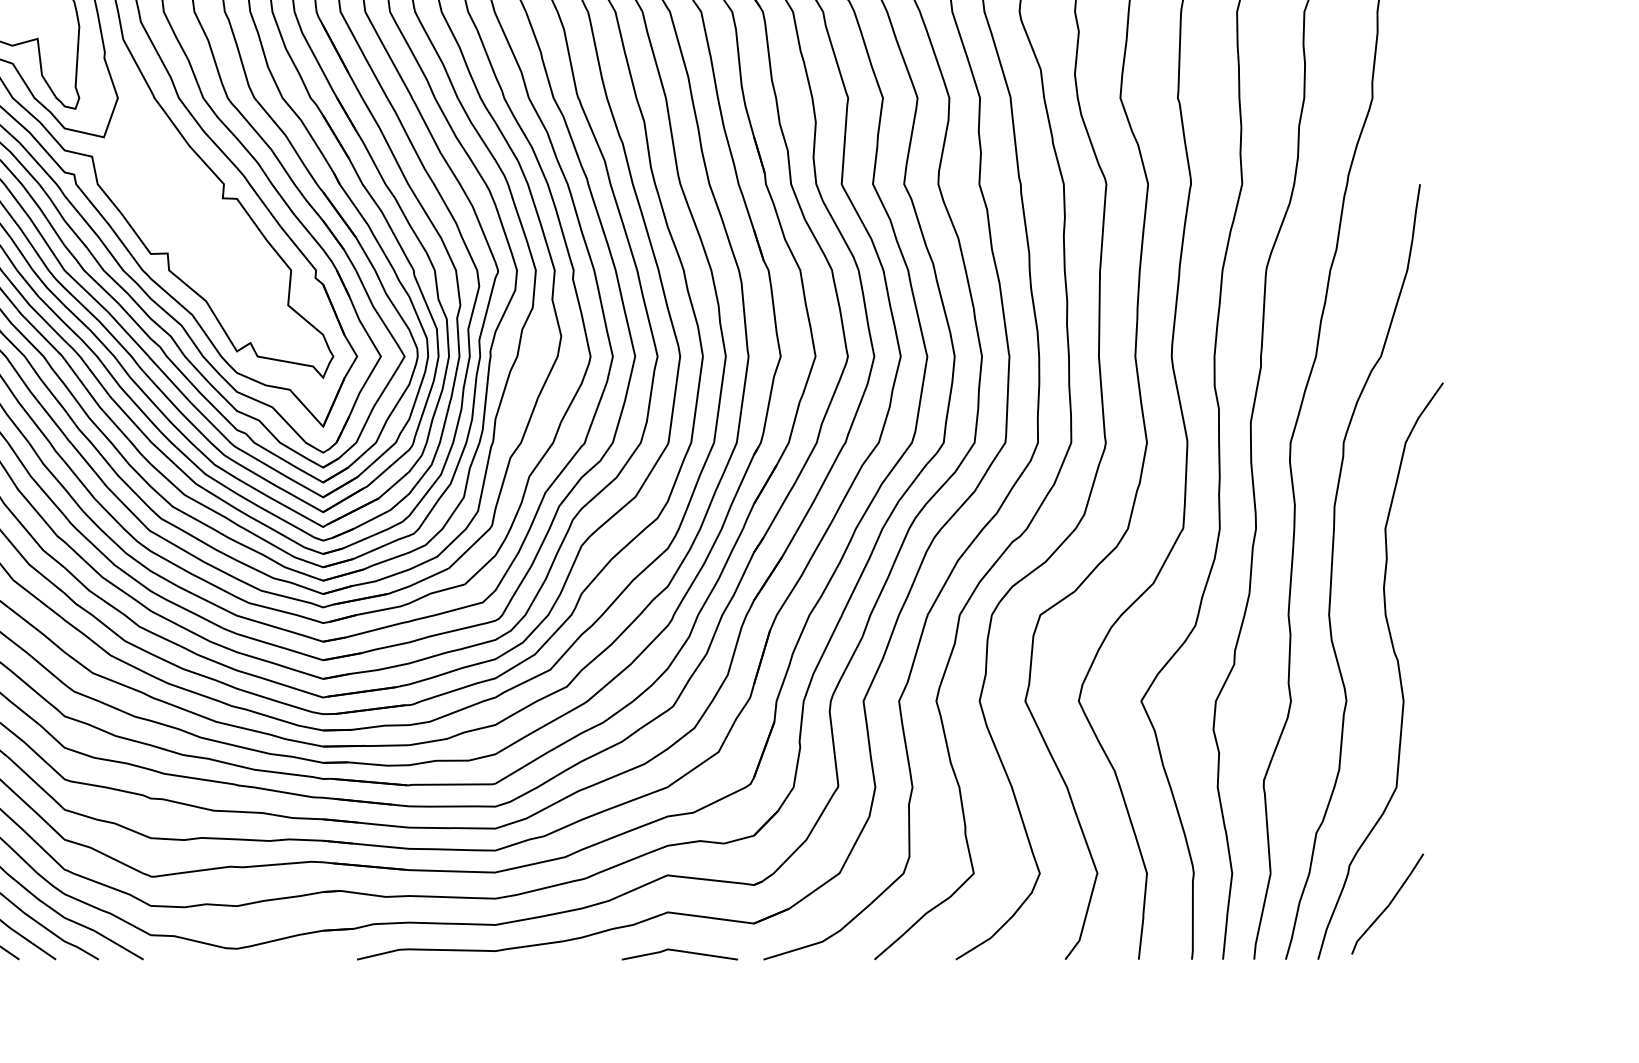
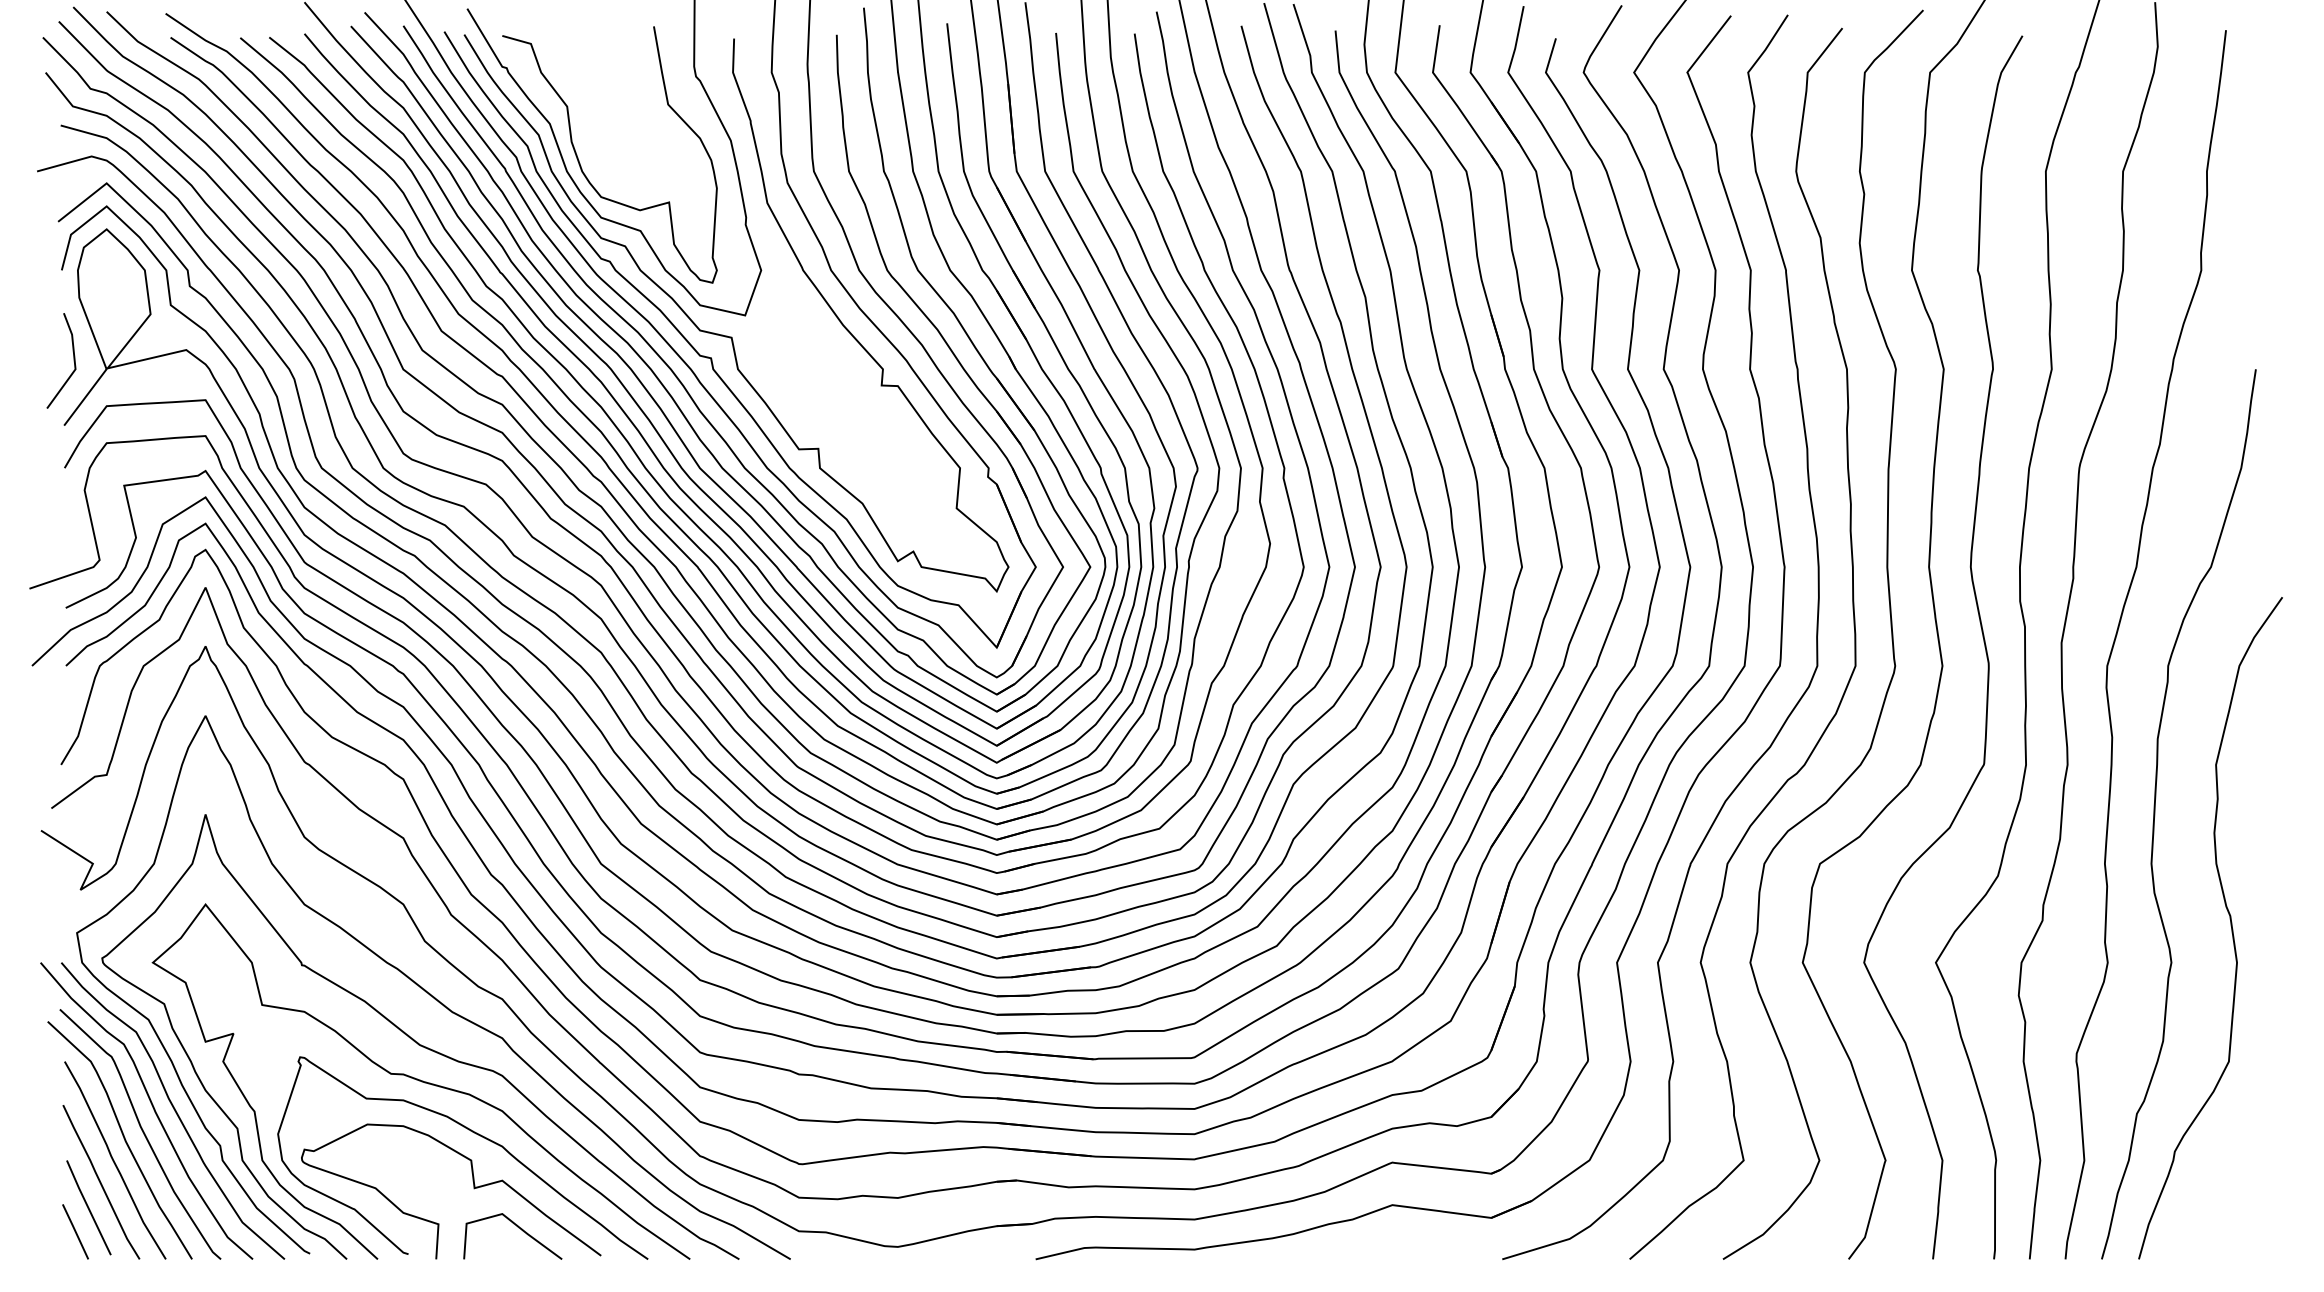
line: (1388, 904) -> (2219, 1196), removed
line: (680, 951) -> (1406, 1250), removed

